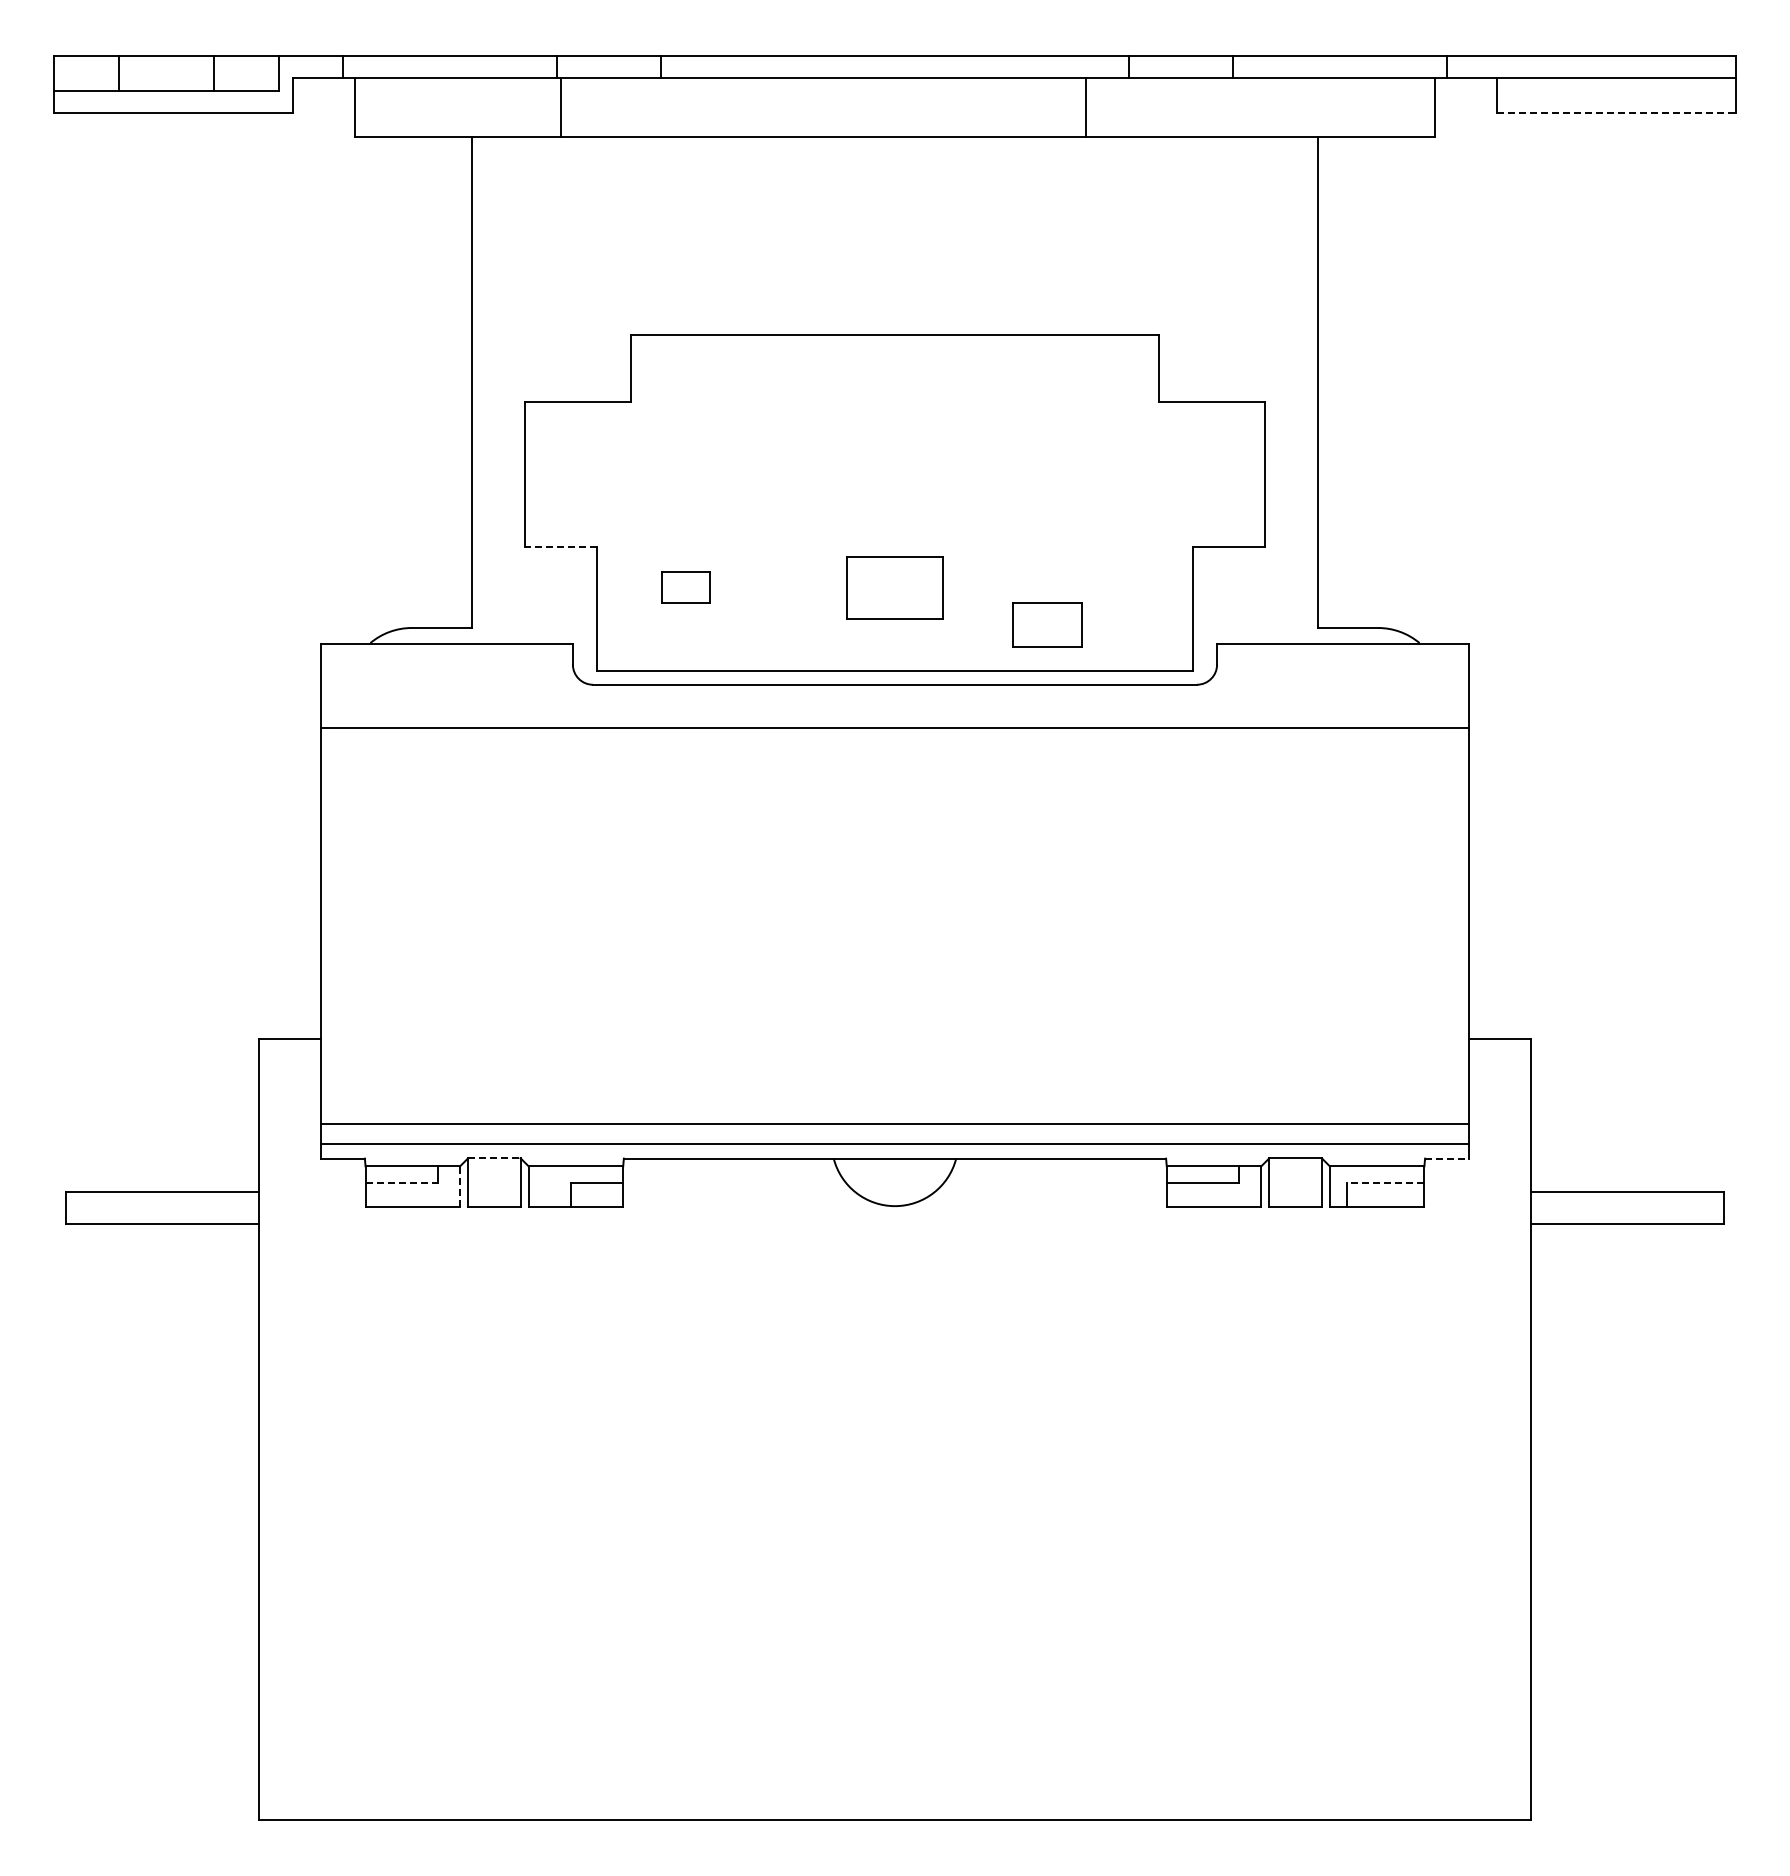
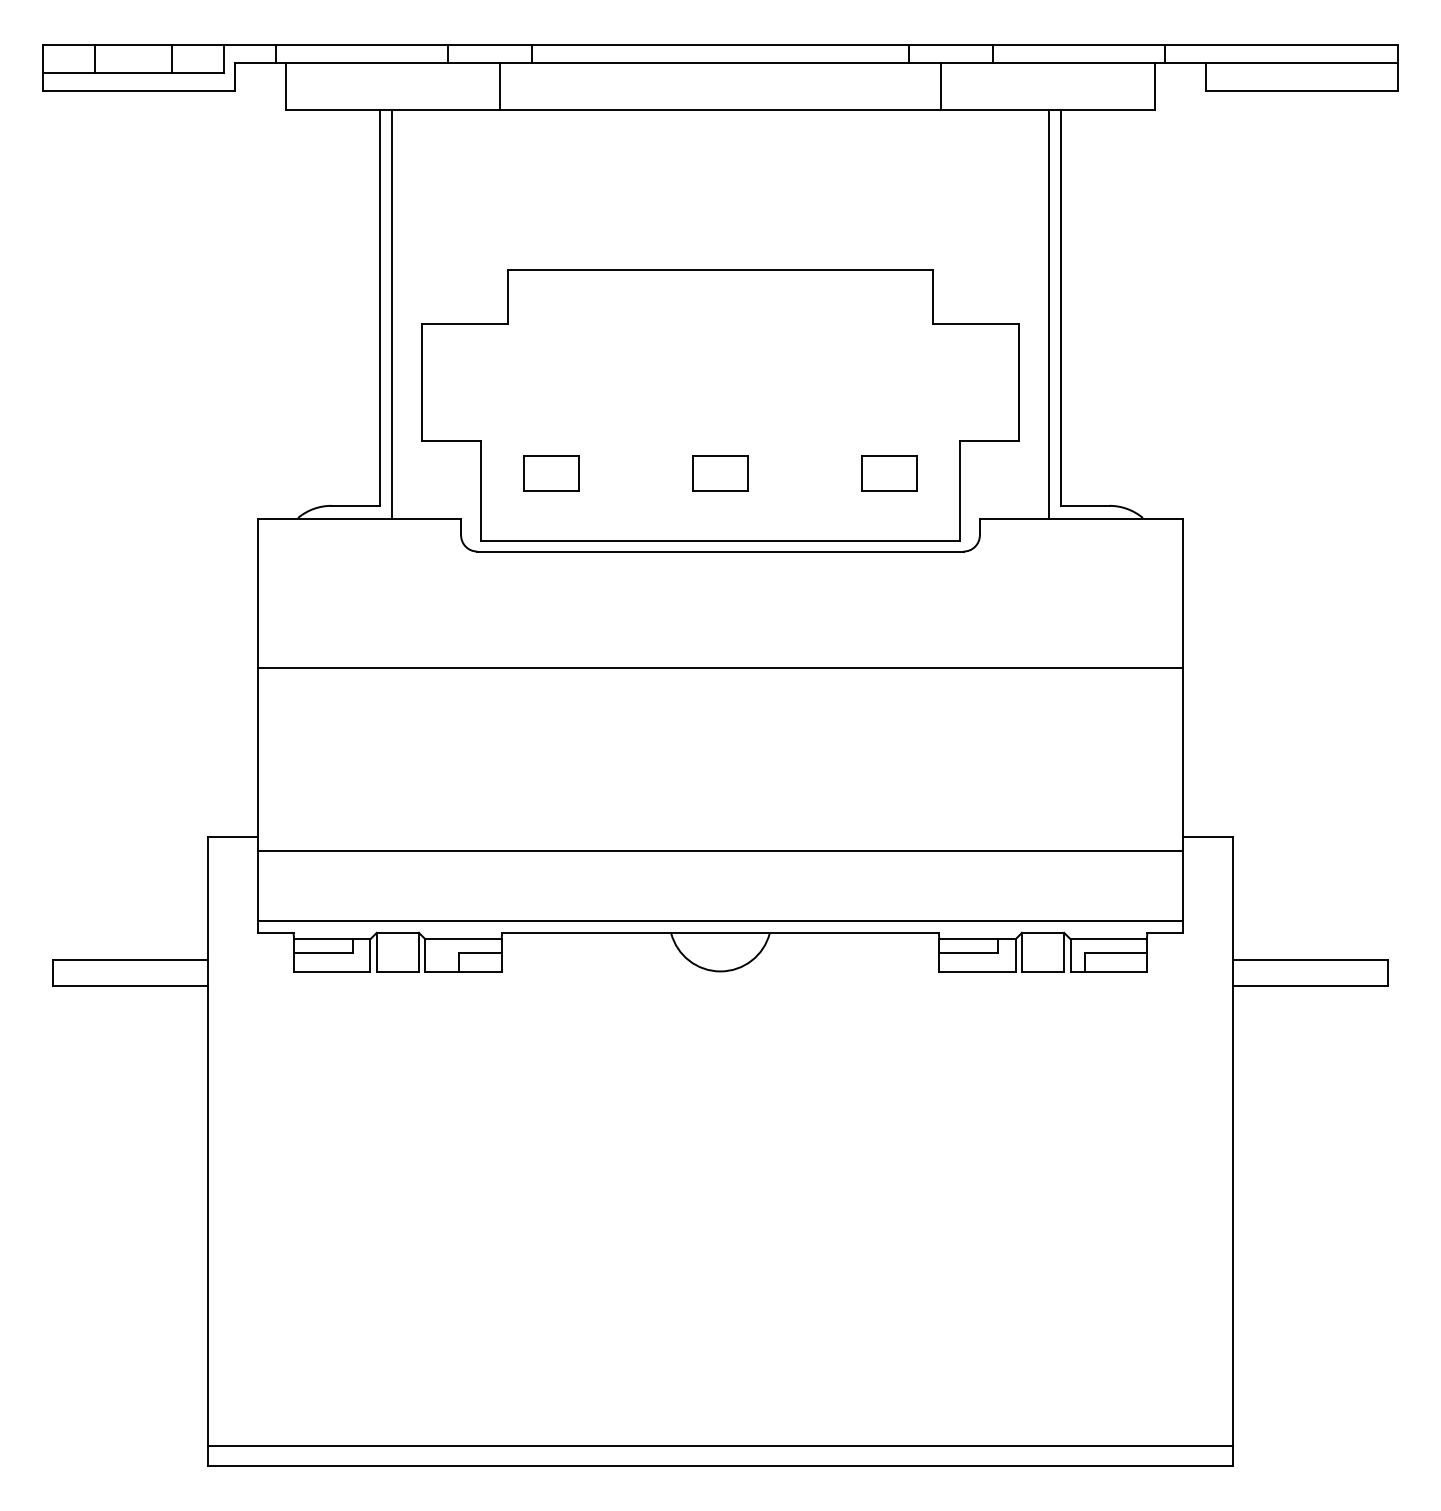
line: (561, 107) -> (500, 86), moved
line: (1085, 107) -> (940, 86), moved
line: (1616, 112) -> (1301, 90), dashed -> solid
line: (487, 390) -> (392, 314), added
line: (1302, 390) -> (1048, 314), added
line: (560, 547) -> (451, 441), dashed -> solid
part: (685, 587) -> (551, 473), size x1.43
part: (894, 587) -> (720, 473), size x0.71
part: (1047, 624) -> (889, 473), moved
line: (894, 727) -> (720, 668), moved
line: (894, 1123) -> (720, 850), moved
line: (494, 1158) -> (397, 933), dashed -> solid
line: (1446, 1158) -> (1164, 933), dashed -> solid
line: (402, 1183) -> (323, 953), dashed -> solid
line: (1385, 1183) -> (1115, 953), dashed -> solid
line: (460, 1185) -> (370, 954), dashed -> solid
line: (894, 1795) -> (720, 1446), added

